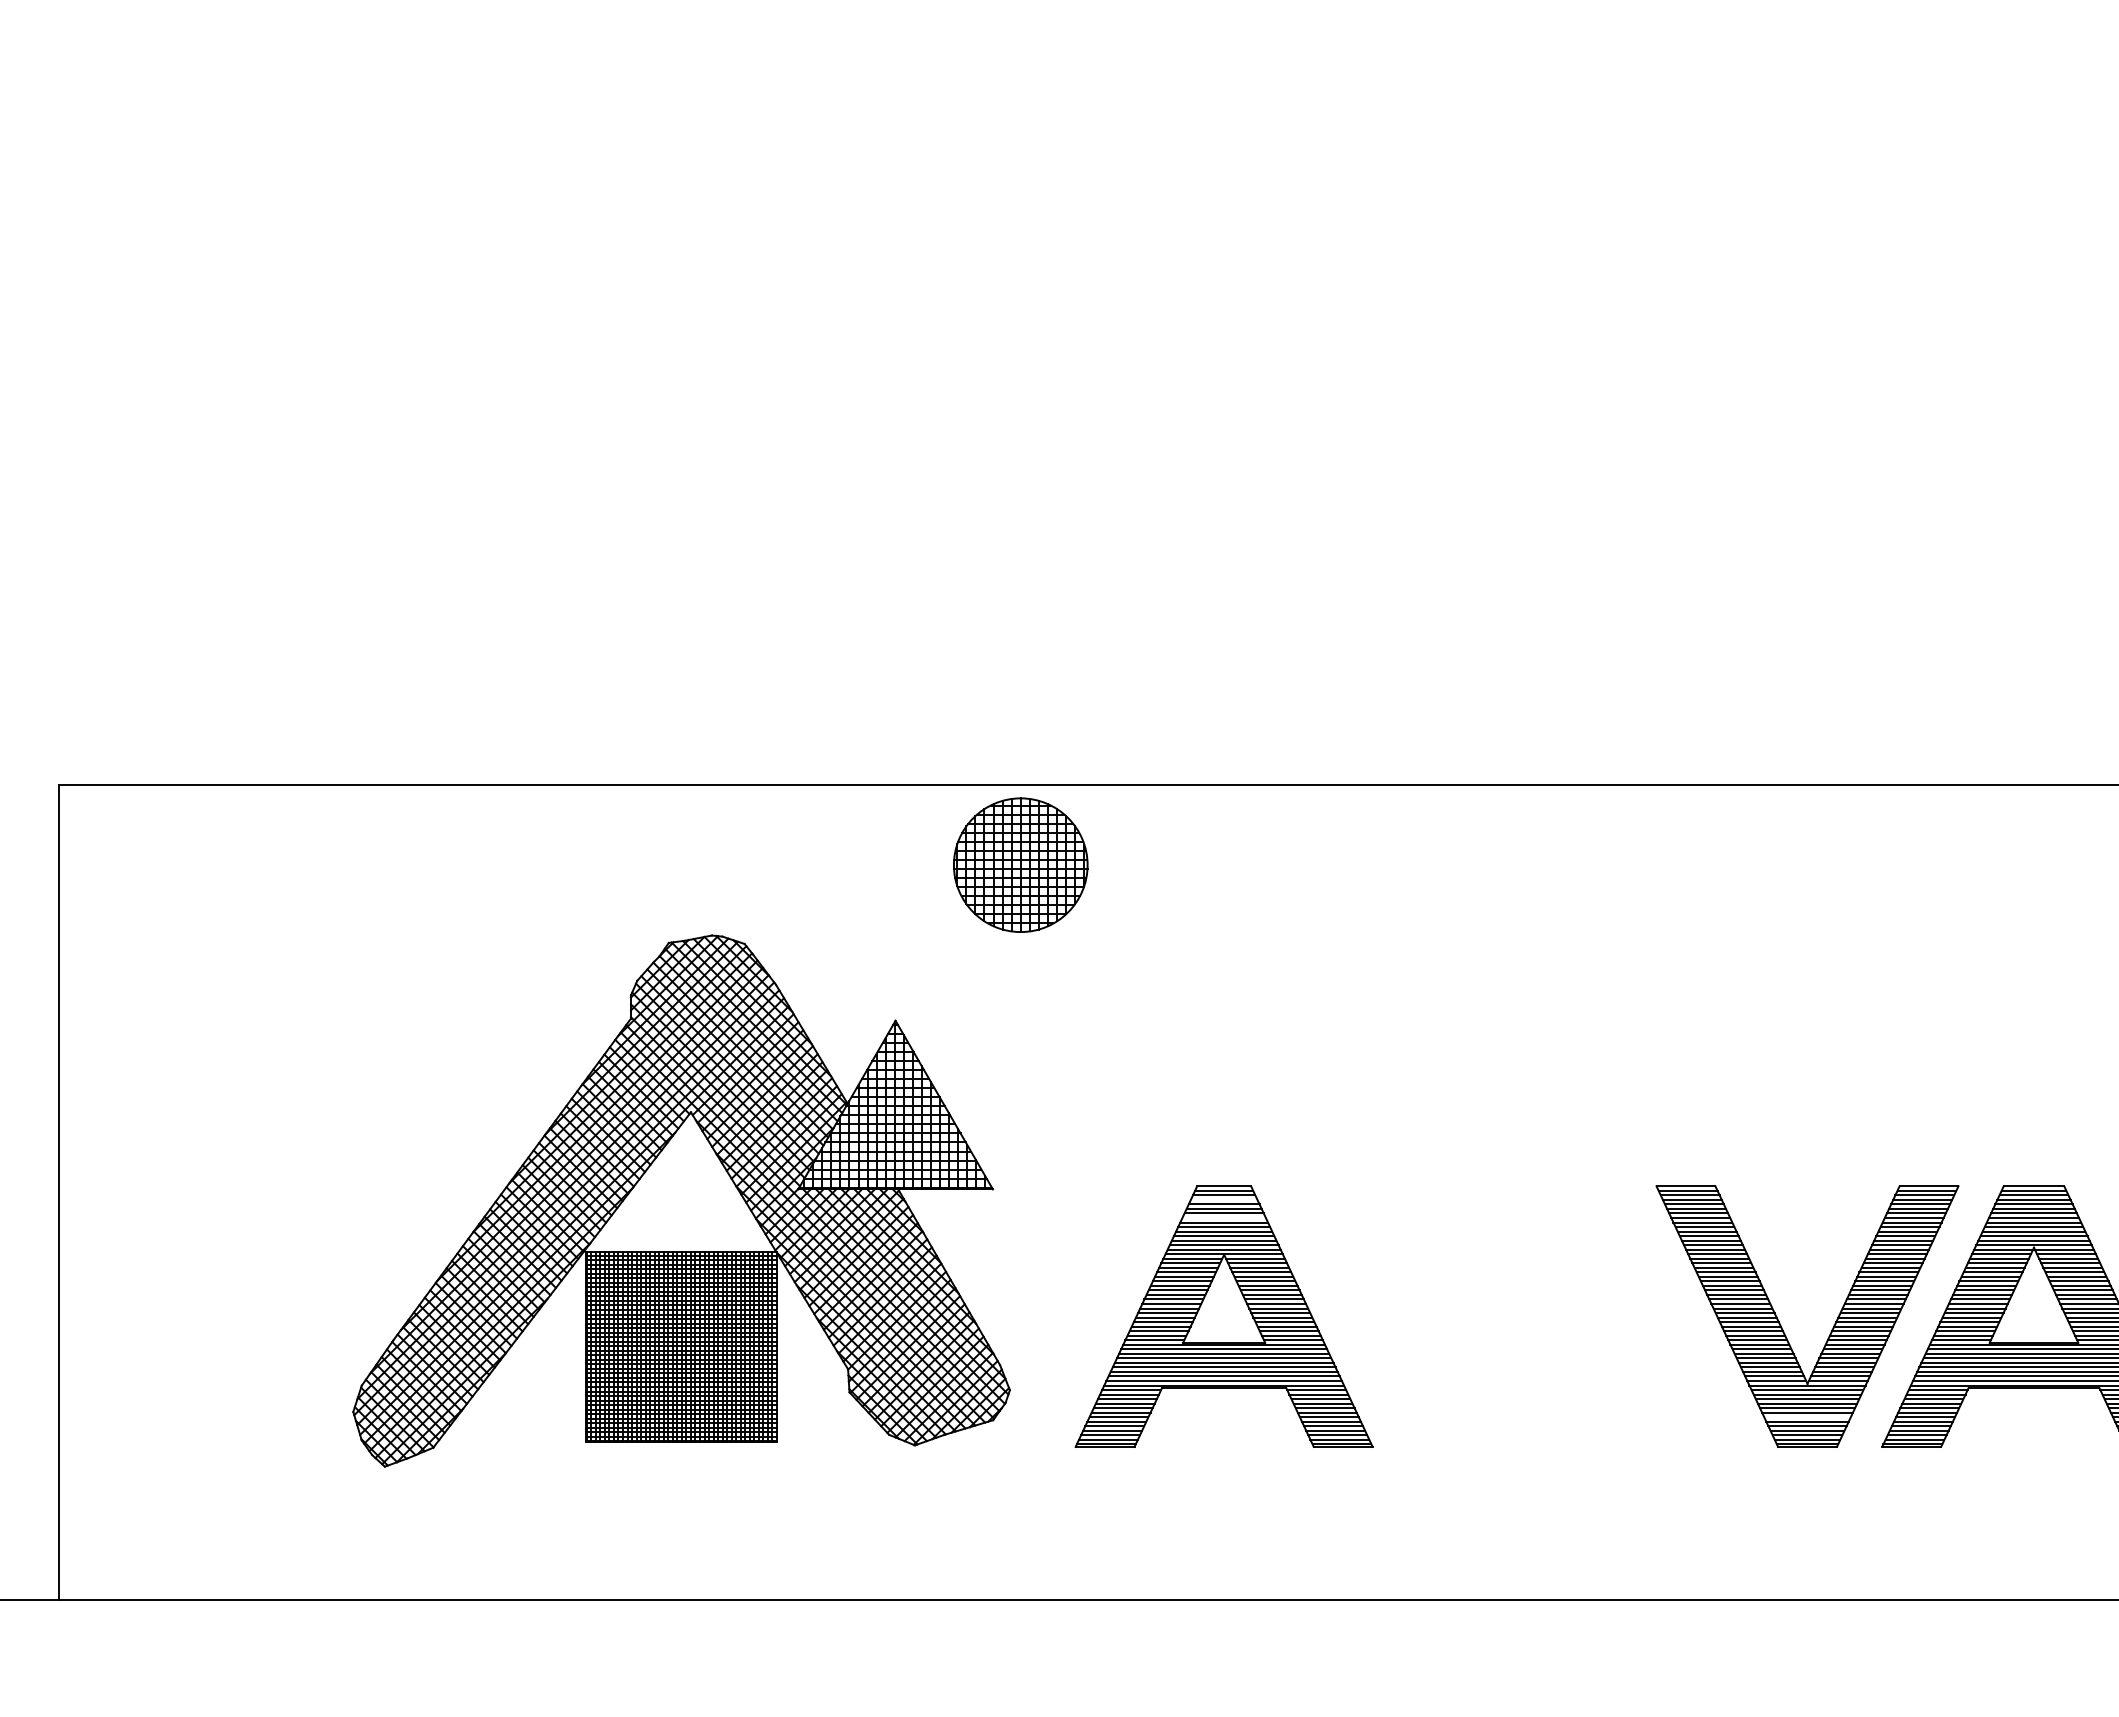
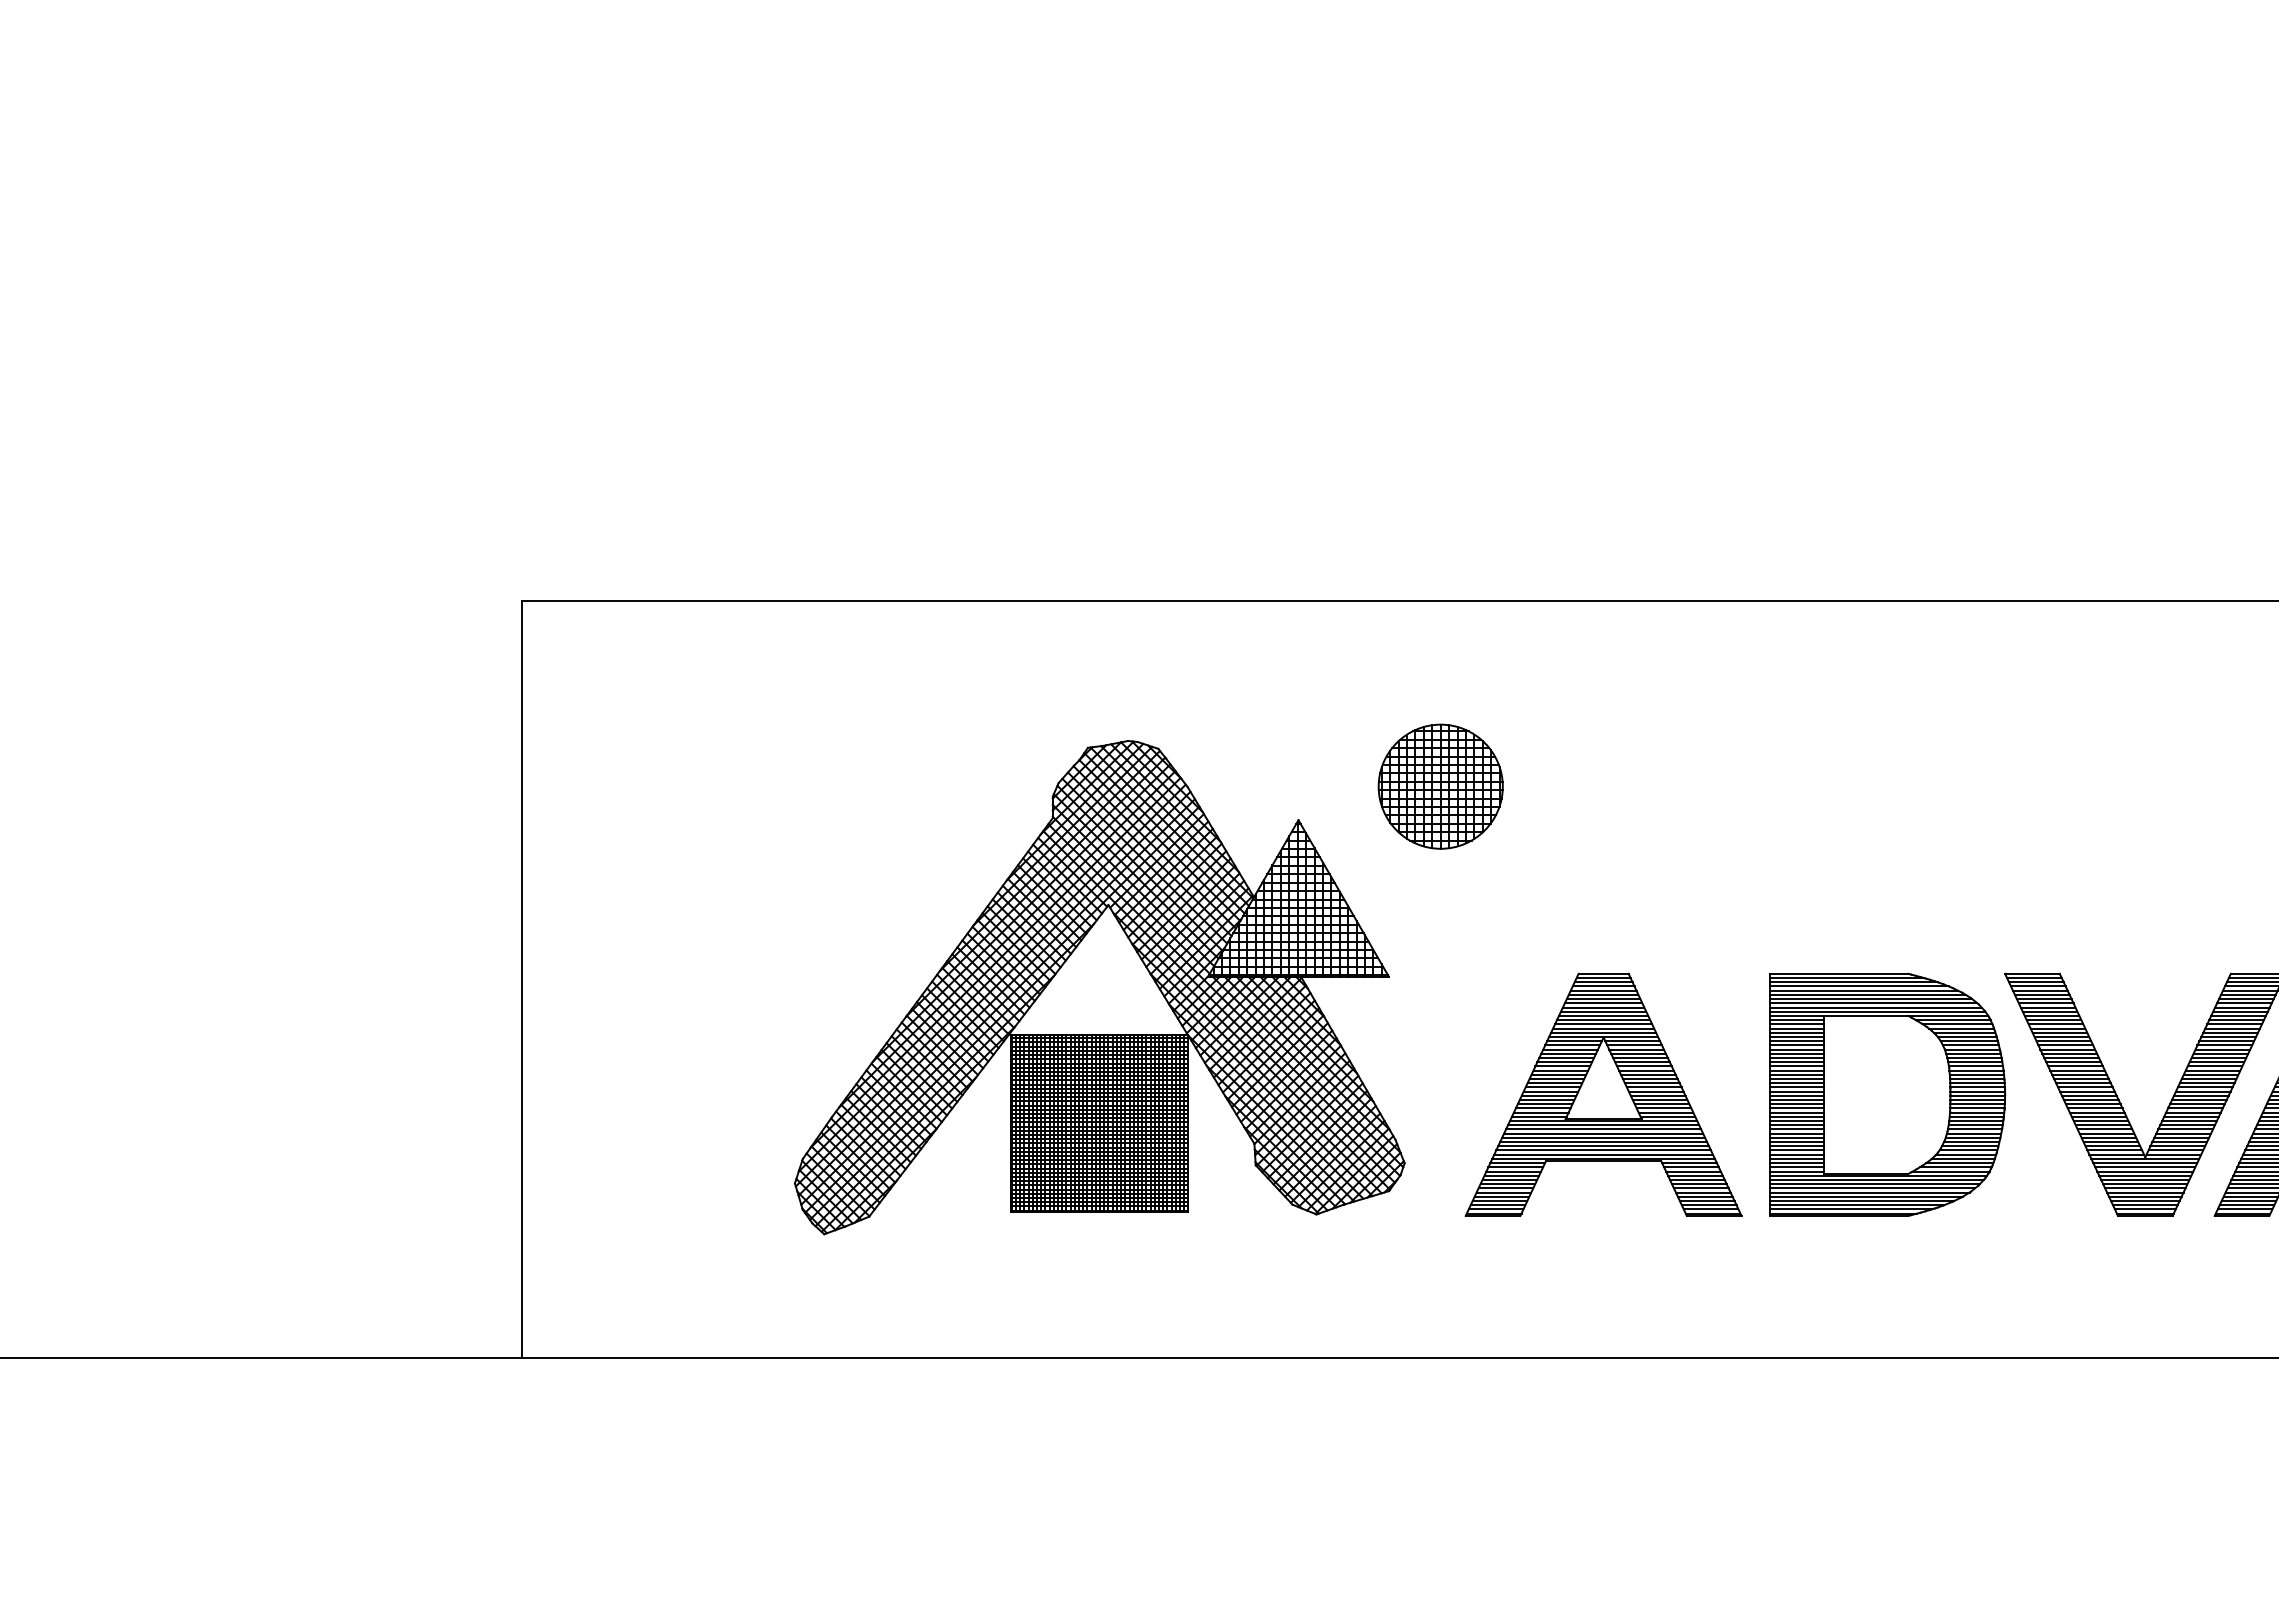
part: (1020, 864) -> (1440, 786), moved
line: (1224, 1199) -> (1603, 986), added
line: (1224, 1218) -> (1603, 1003), added
part: (1529, 1316) -> (1887, 1094), added
line: (1807, 1417) -> (2145, 1188), added

